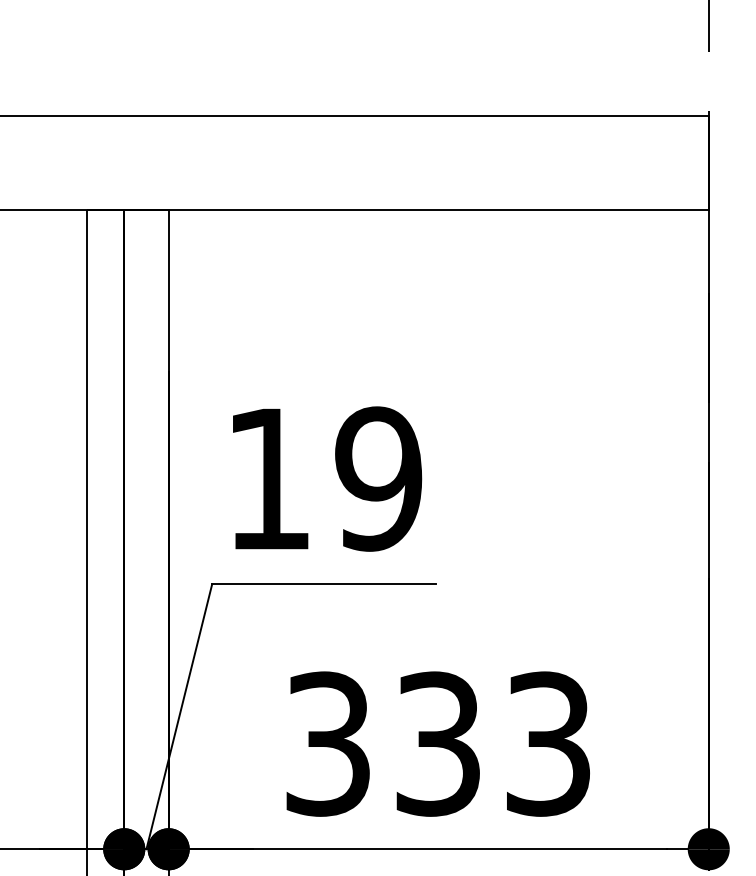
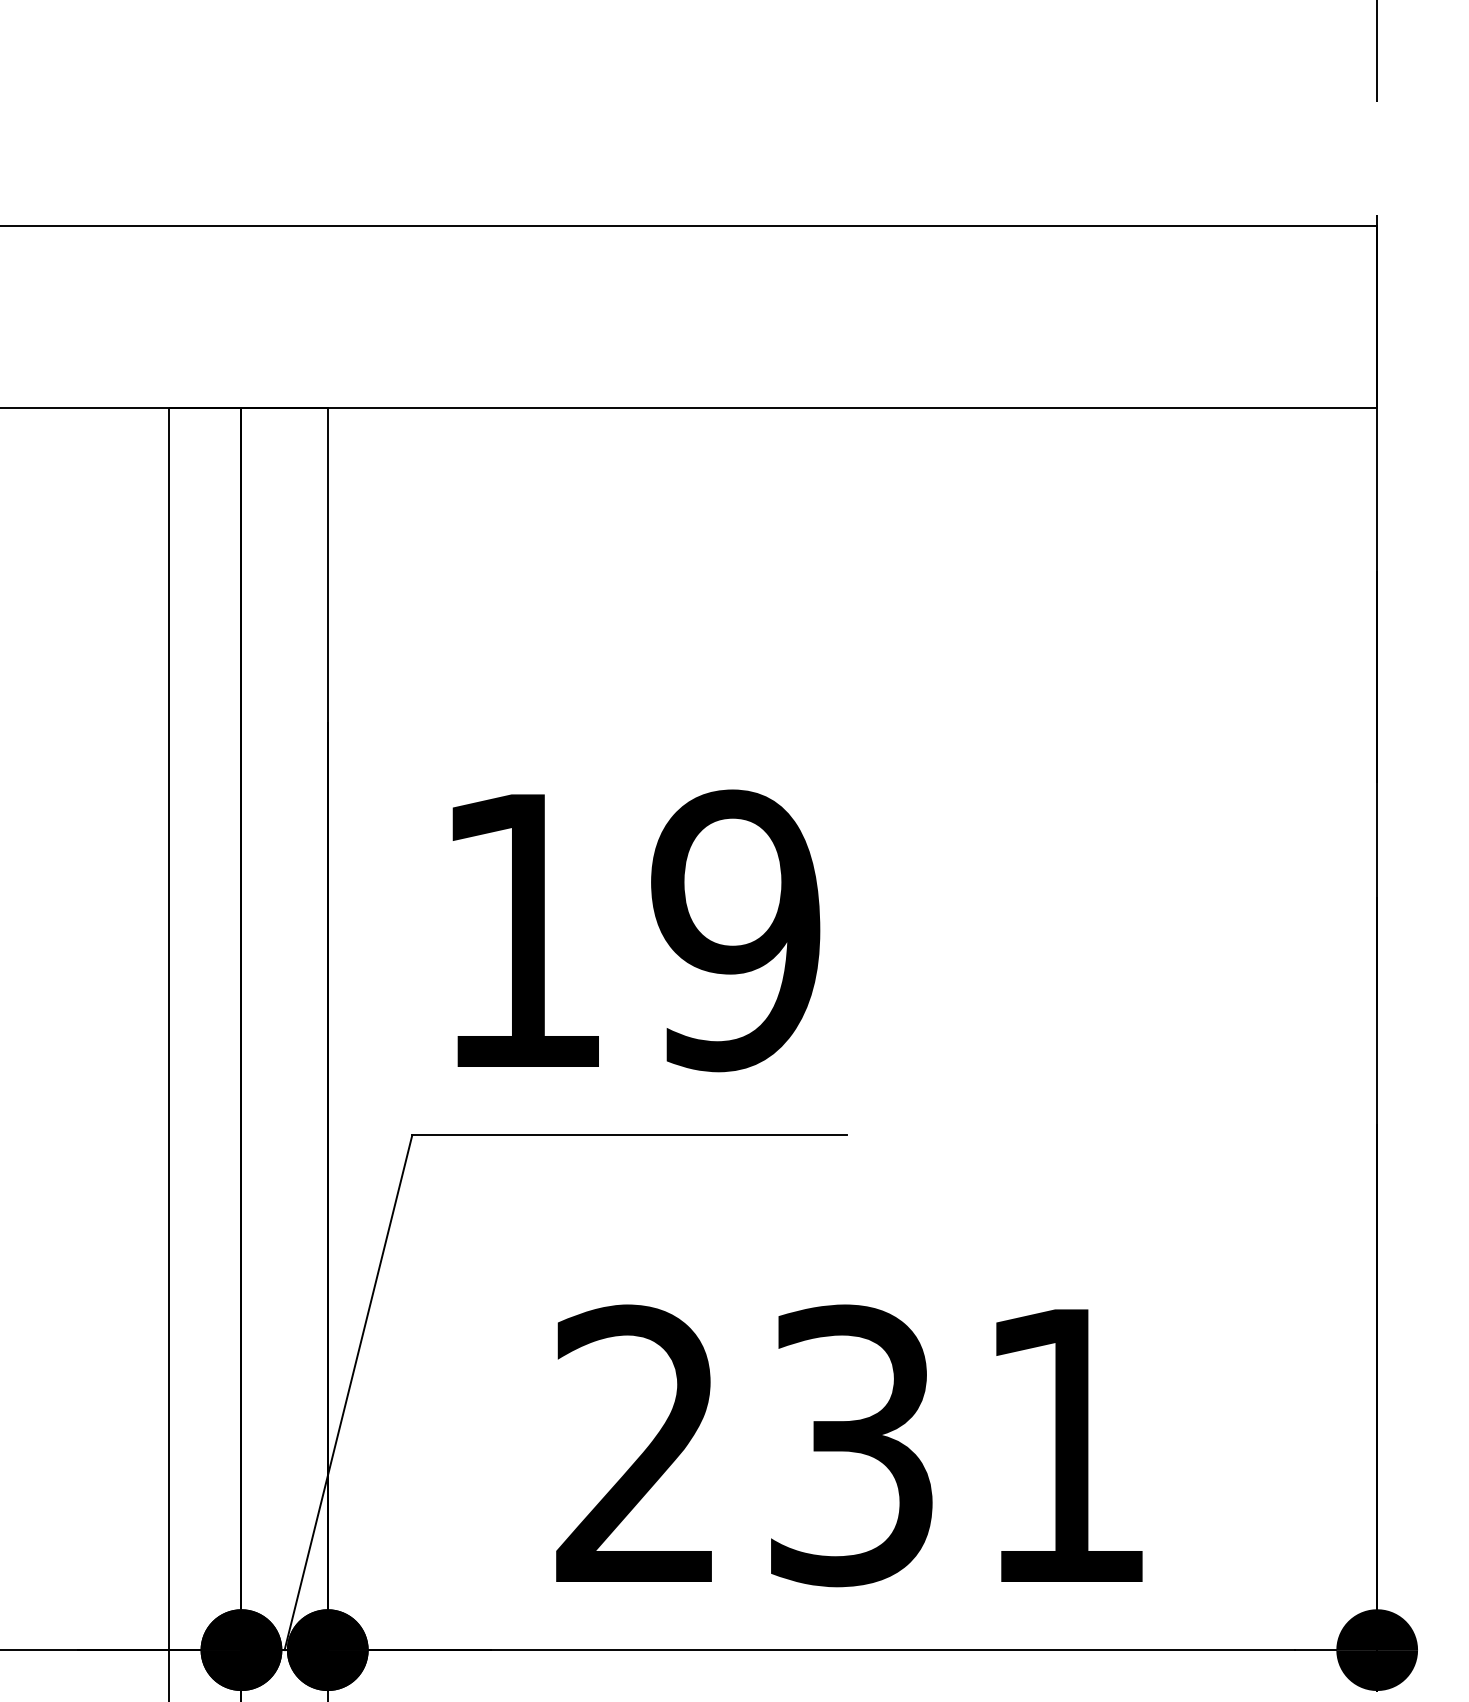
text: (437, 743) -> (850, 1444), 333 -> 231

